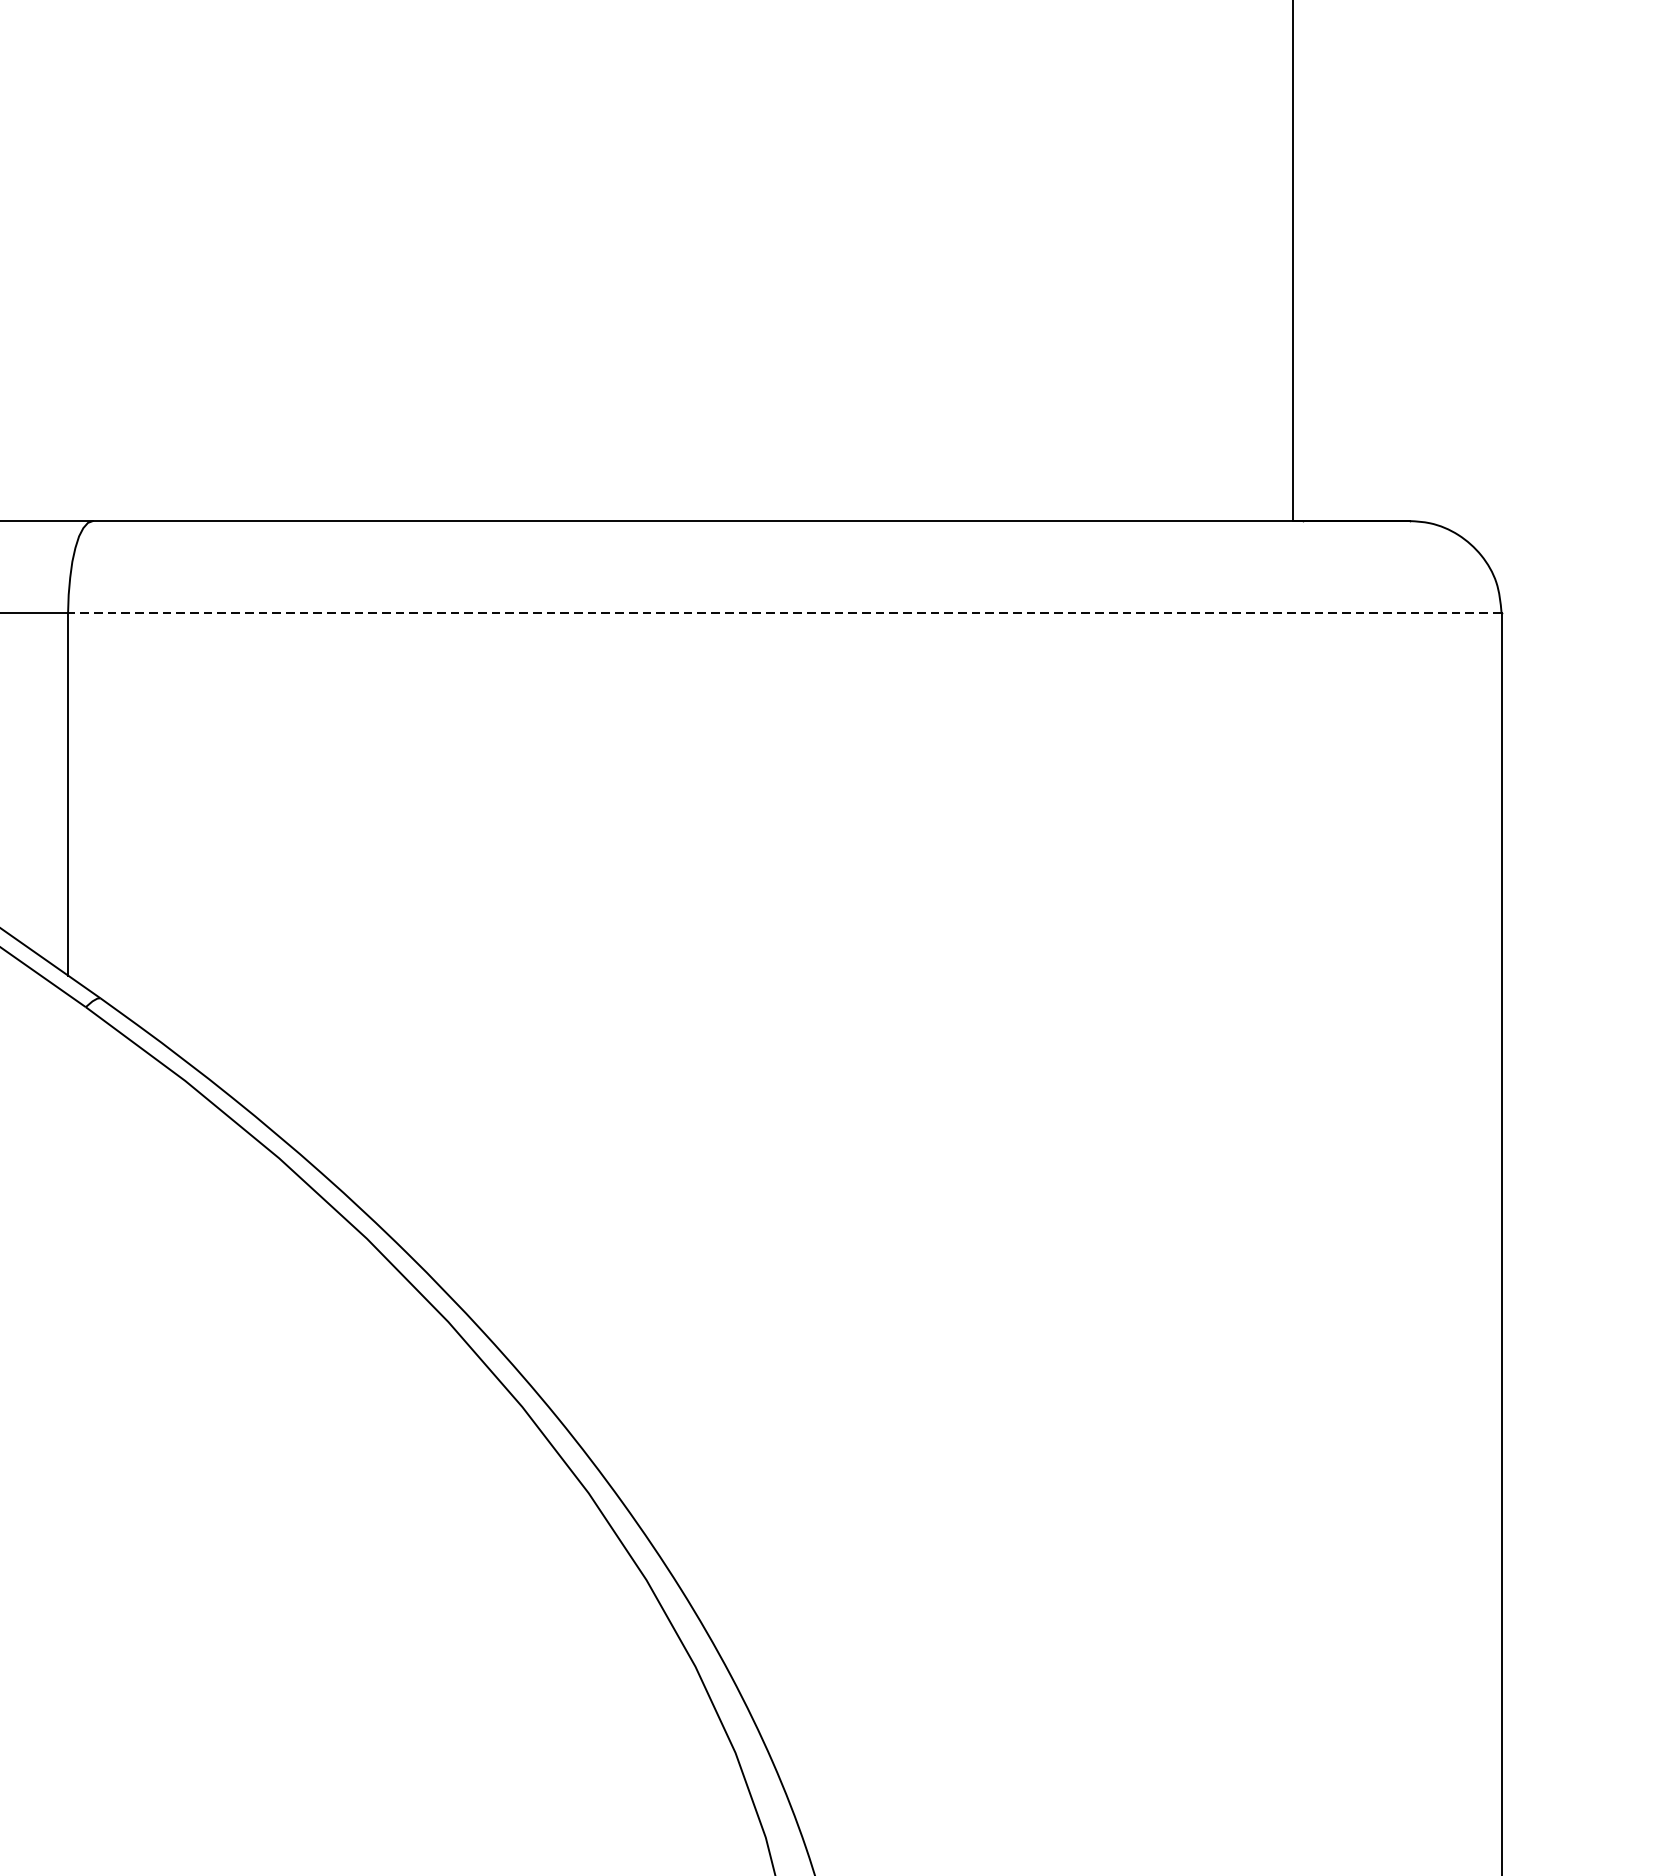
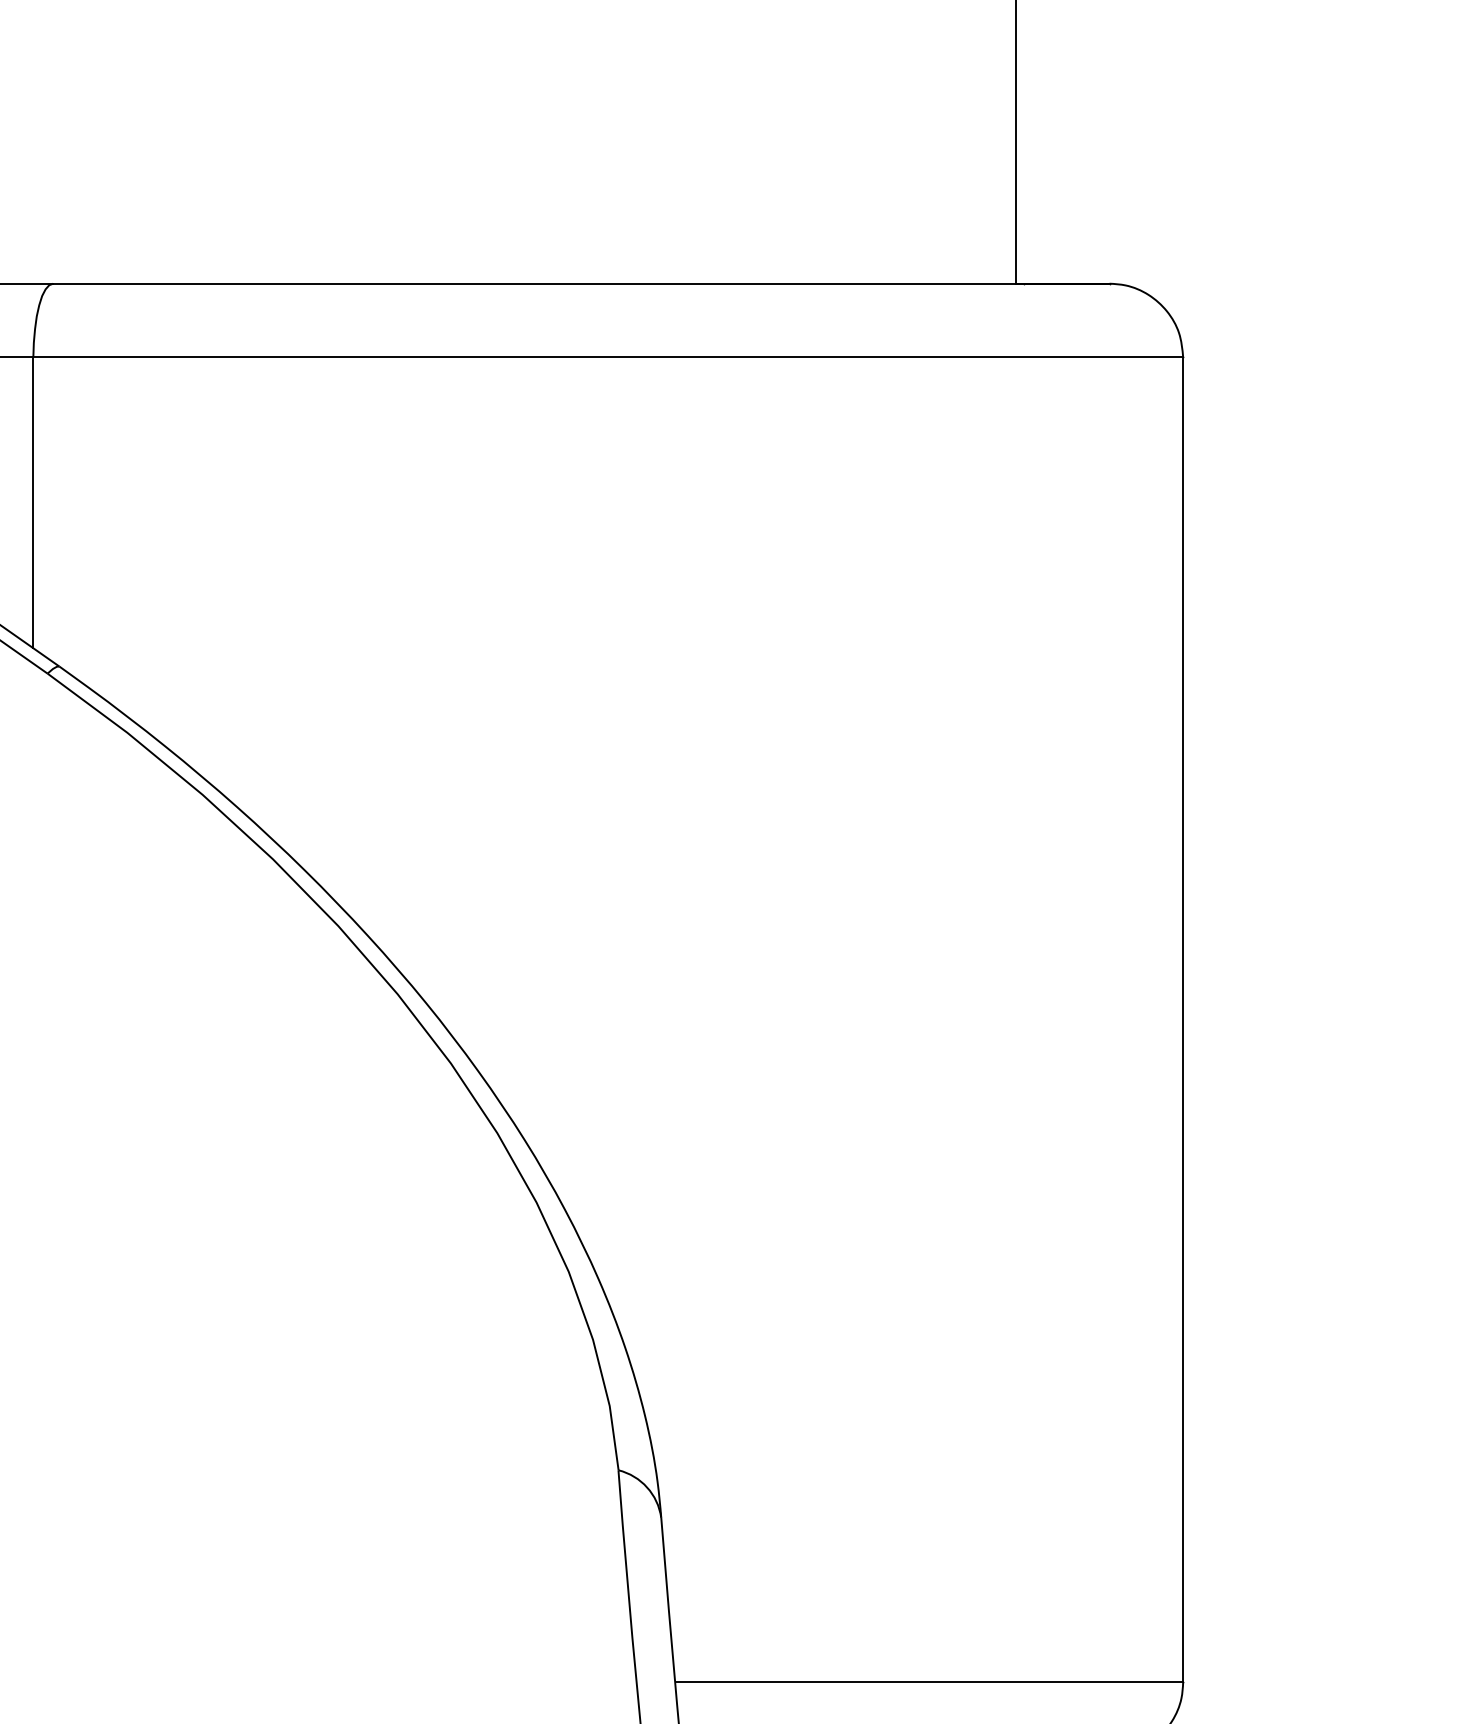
line: (785, 613) -> (608, 357), dashed -> solid

